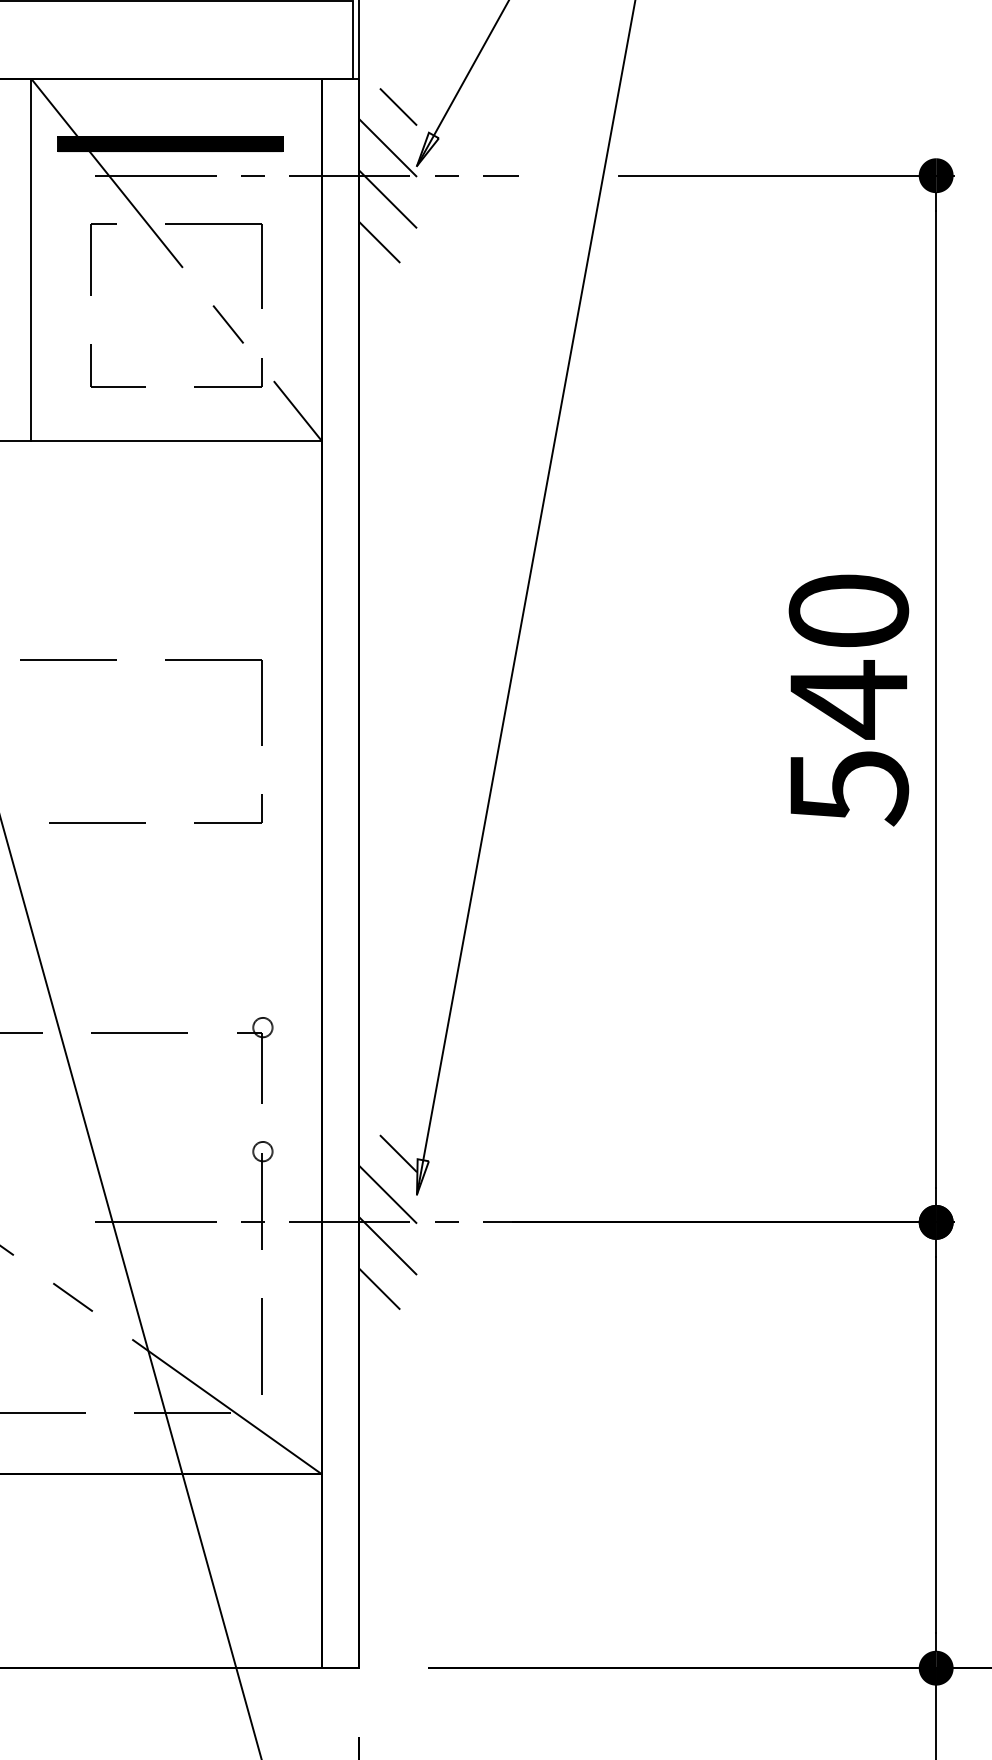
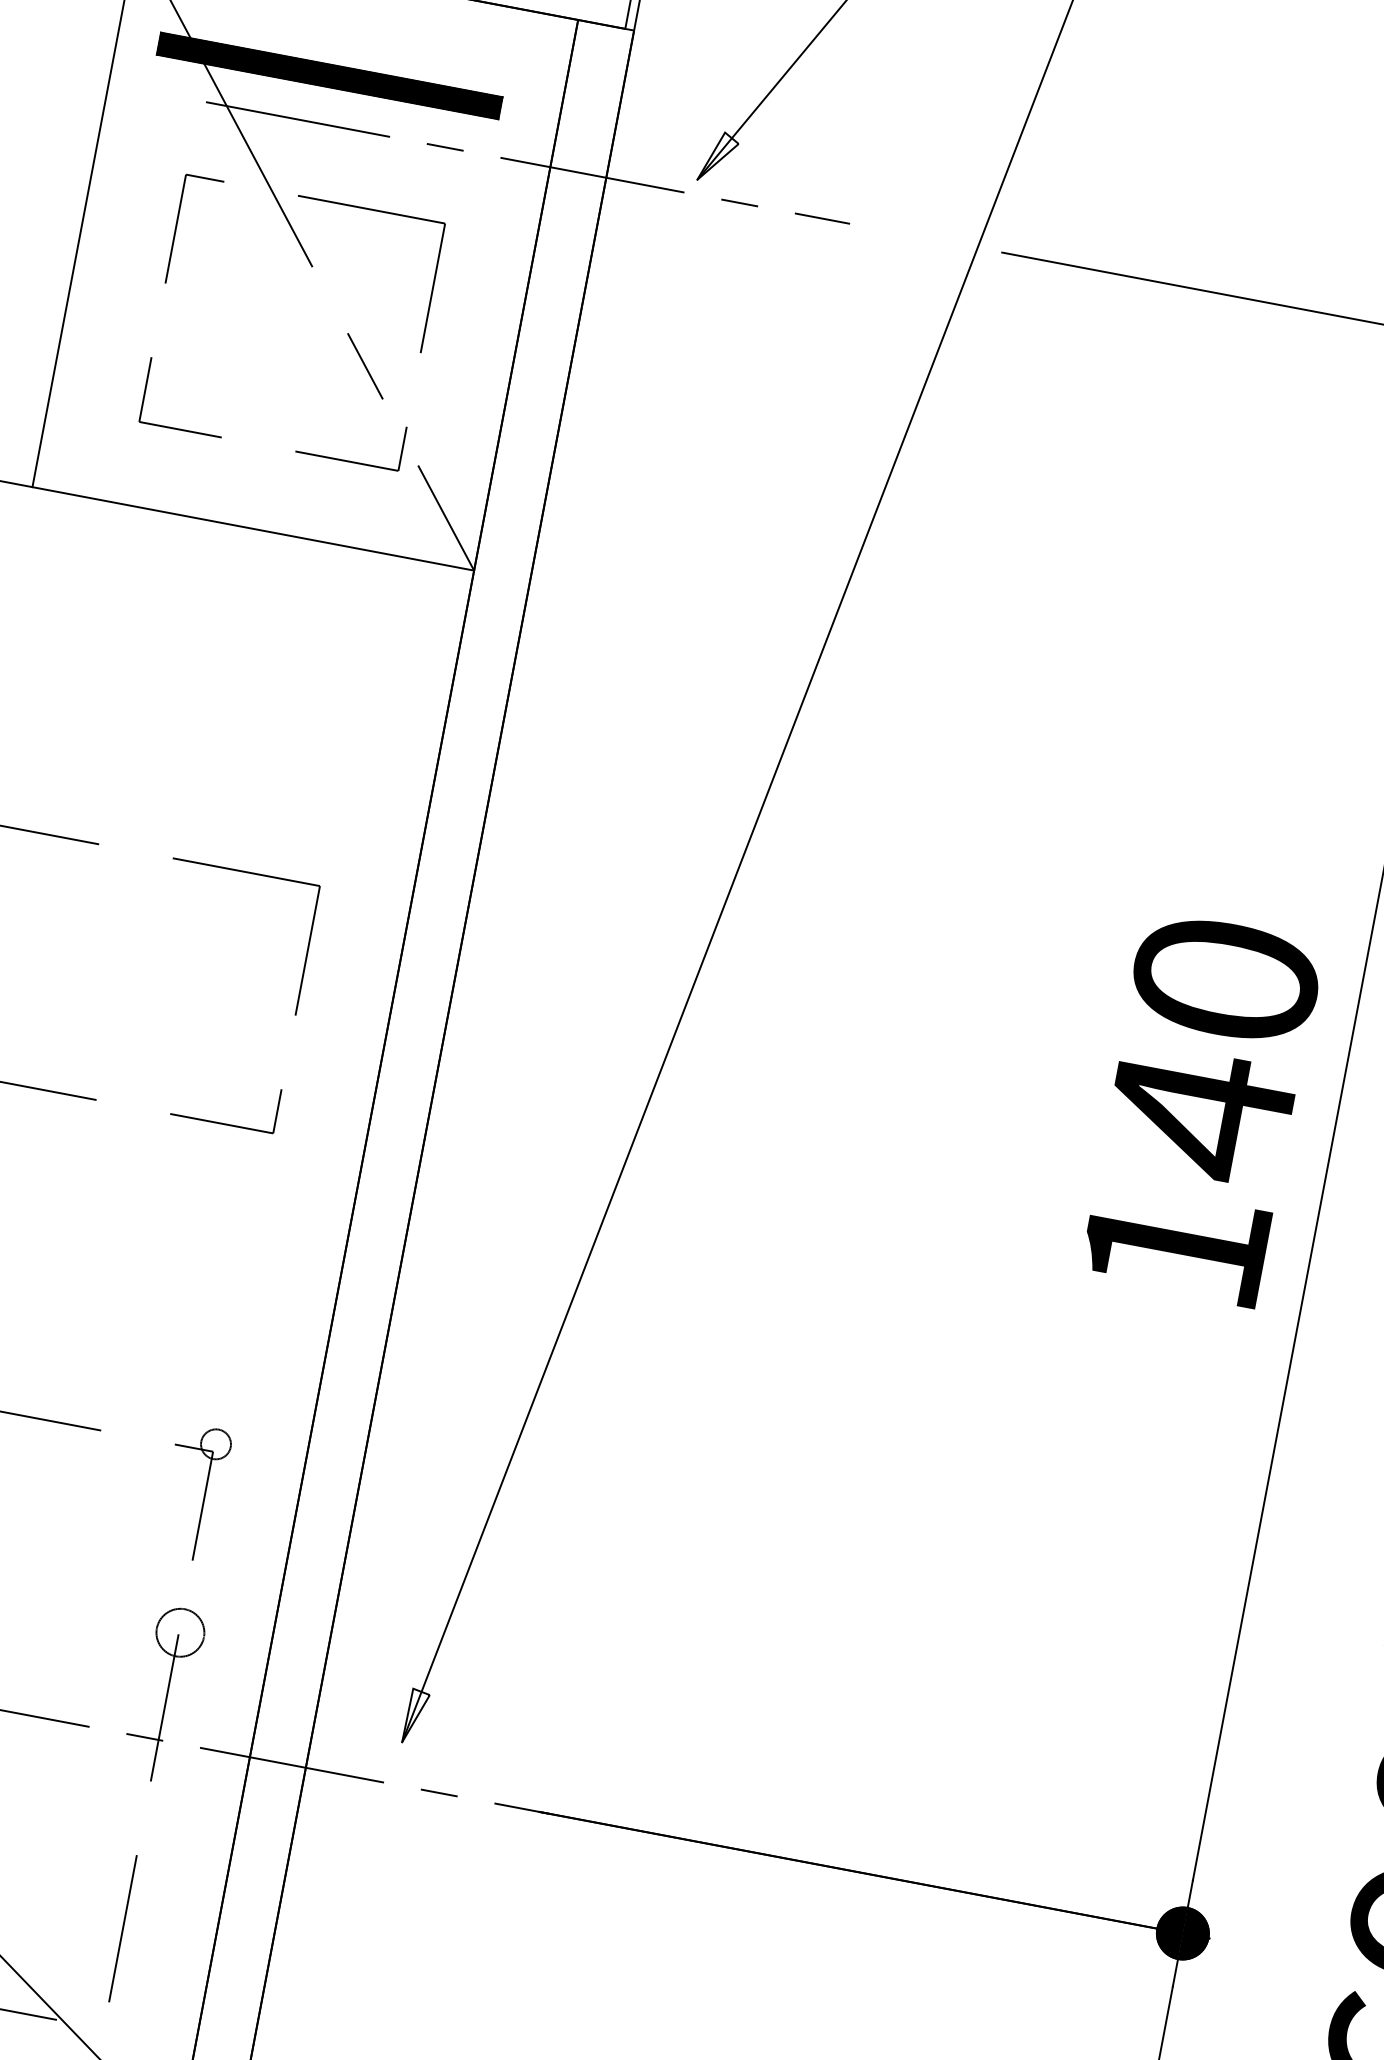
hatch: (387, 175) -> (649, 185), removed
text: (849, 788) -> (1175, 1249), 540 -> 140
circle: (262, 1151) -> (179, 1632), size x1.6
hatch: (387, 1222) -> (349, 1776), removed

